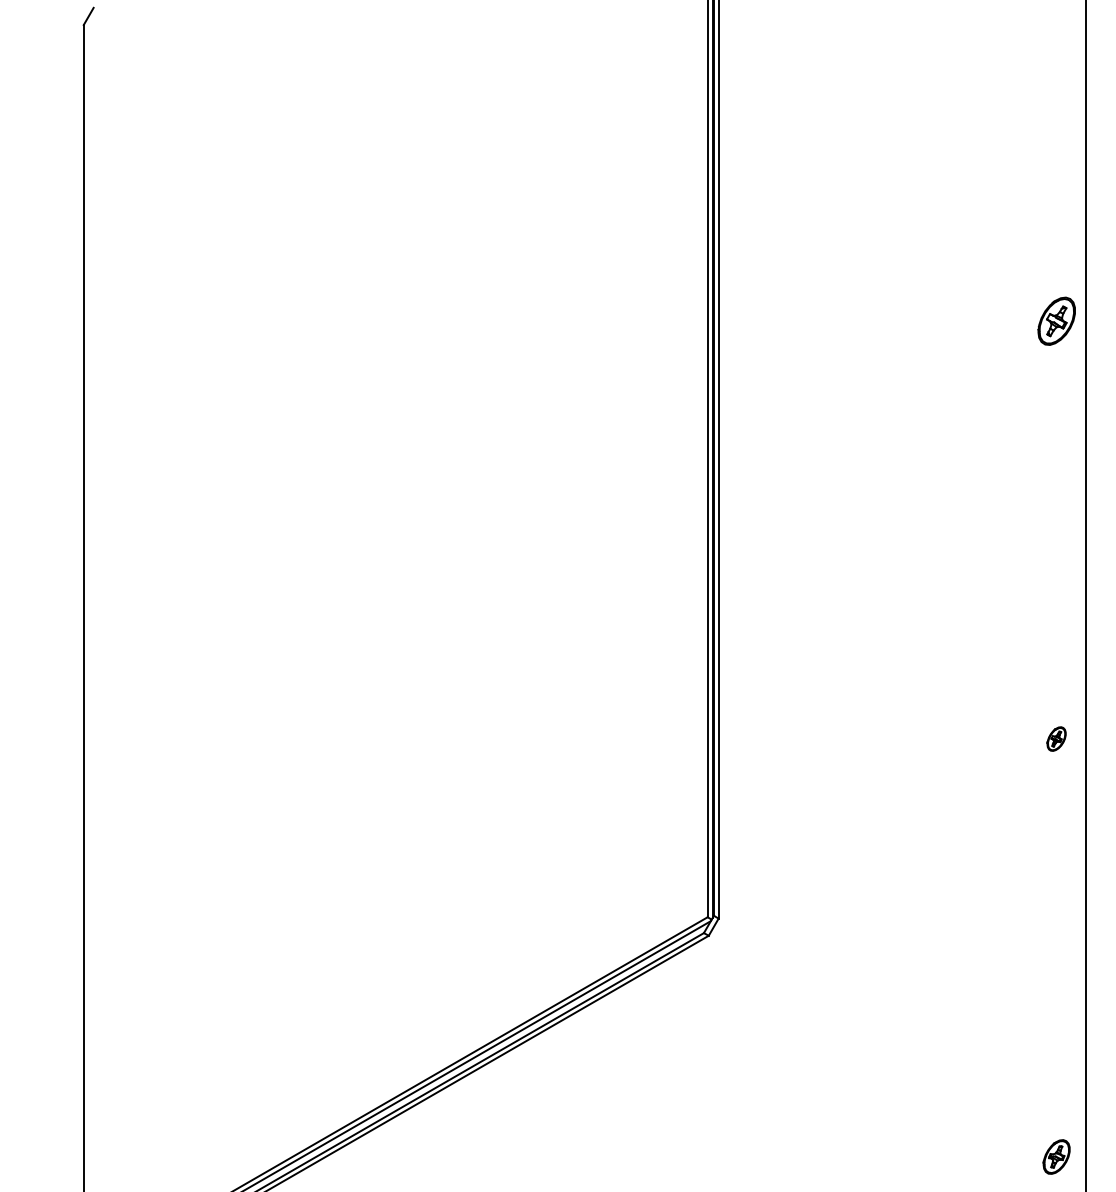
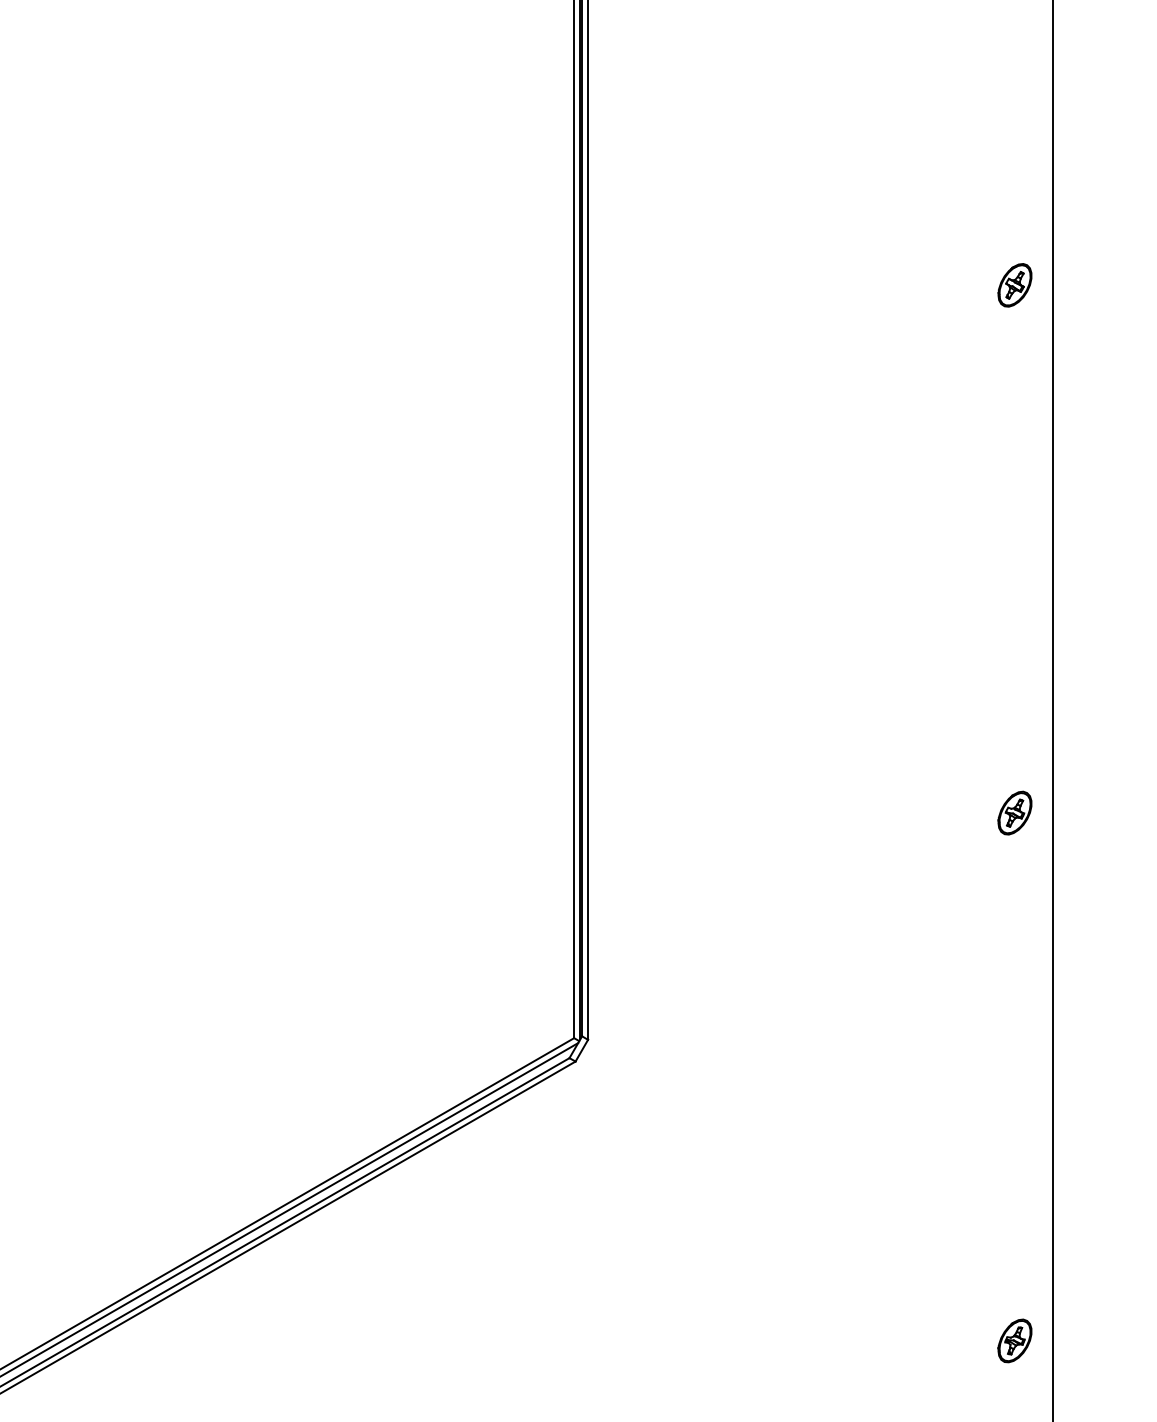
part: (1056, 320) -> (1014, 284), size x0.71
part: (1056, 738) -> (1014, 812), size x1.43

